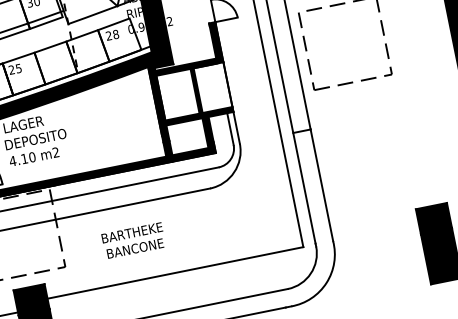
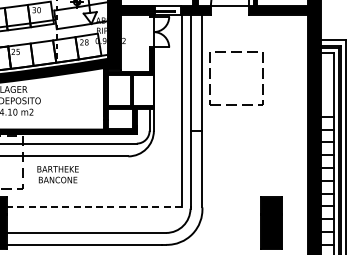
text: (132, 240) -> (57, 174), moved
line: (175, 272) -> (94, 207), solid -> dashed

